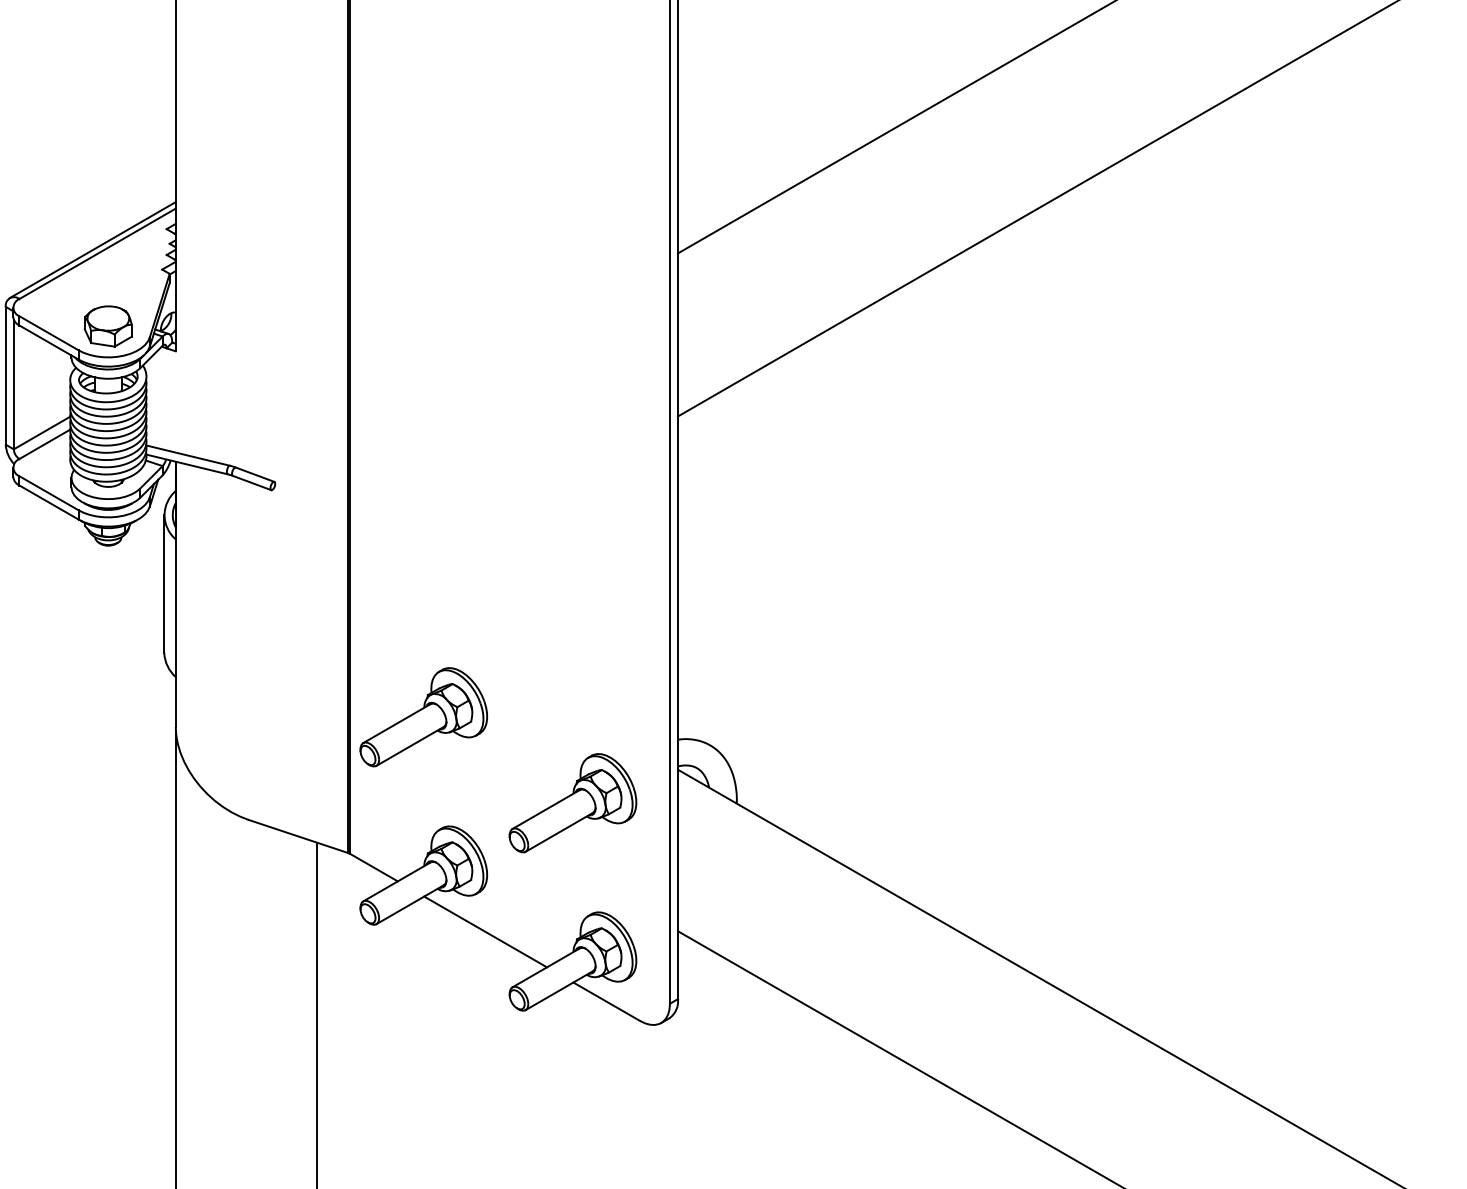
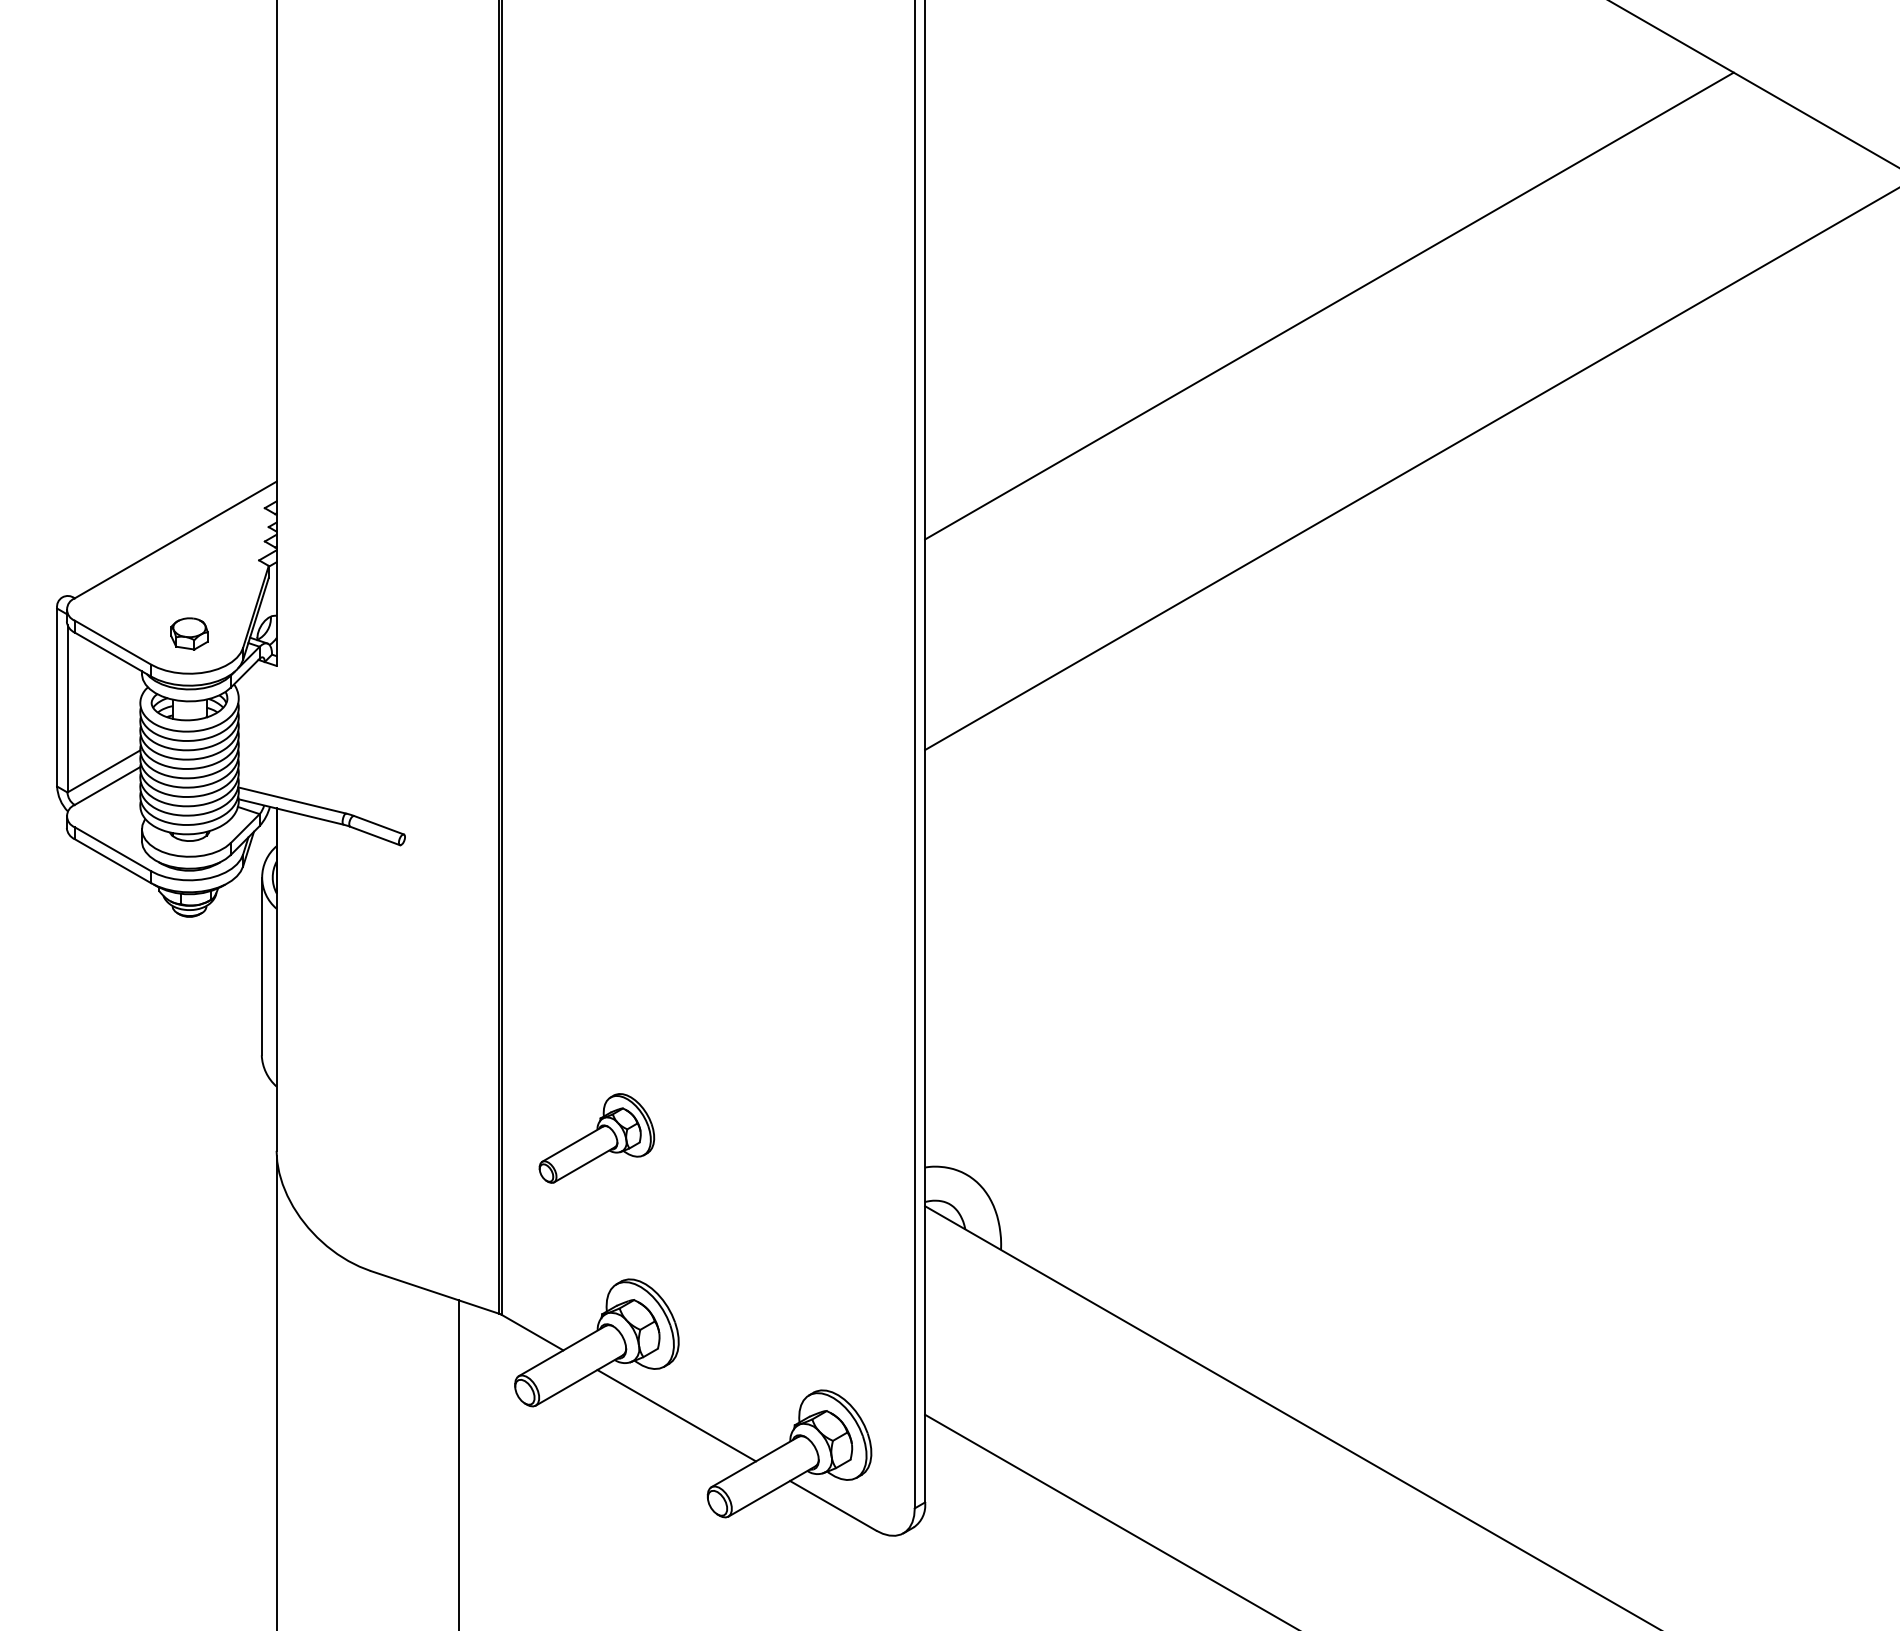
line: (92, 250) -> (169, 535), removed
part: (108, 326) -> (189, 633), size x0.6
part: (423, 717) -> (596, 1138), size x0.7
part: (572, 803) -> (789, 1249), removed

